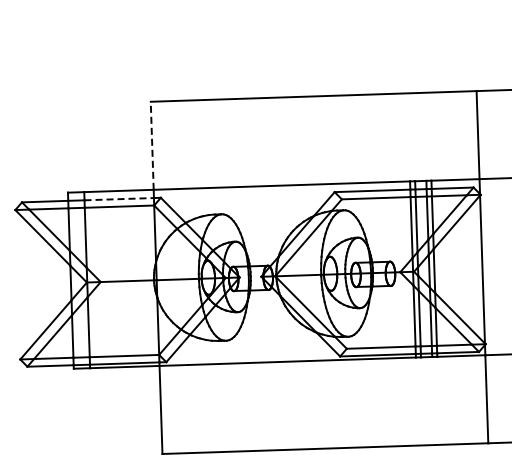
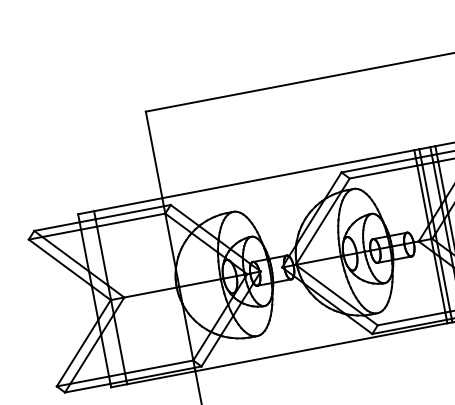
line: (152, 145) -> (154, 154), dashed -> solid
line: (119, 199) -> (130, 213), dashed -> solid

